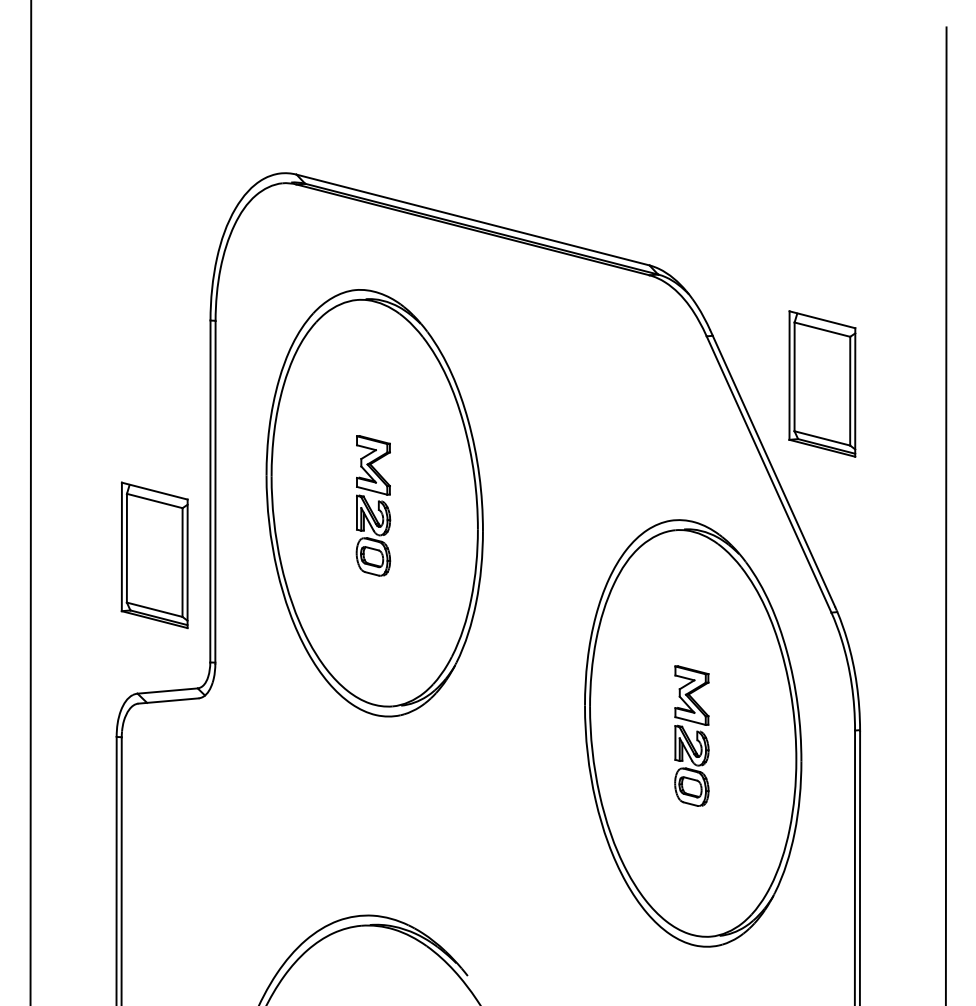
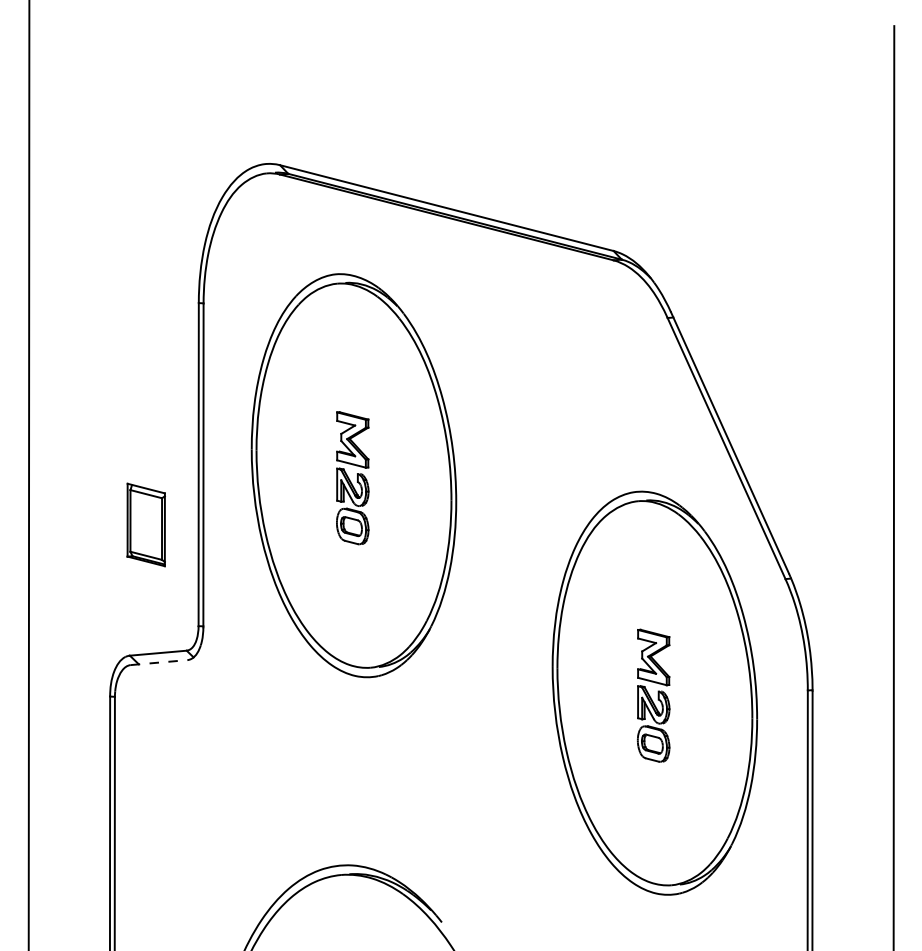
part: (821, 383) -> (776, 362), removed
part: (155, 554) -> (146, 524), size x0.6
line: (168, 700) -> (159, 662), solid -> dashed

